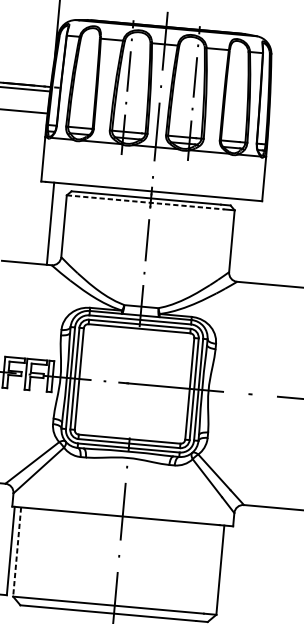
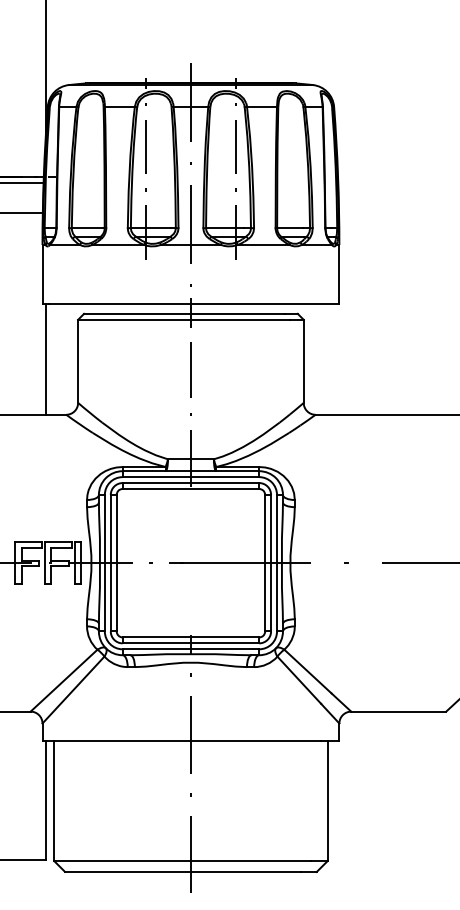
line: (145, 202) -> (184, 319), dashed -> solid
line: (50, 223) -> (45, 359), moved
line: (17, 552) -> (54, 801), dashed -> solid

